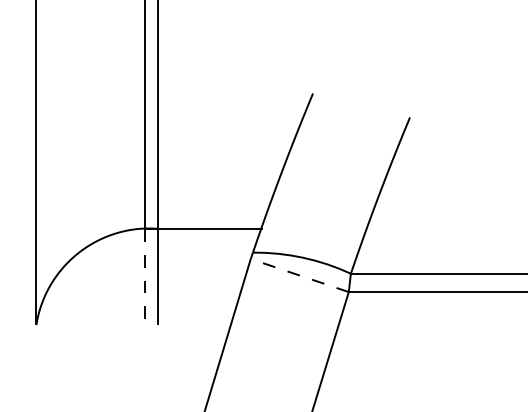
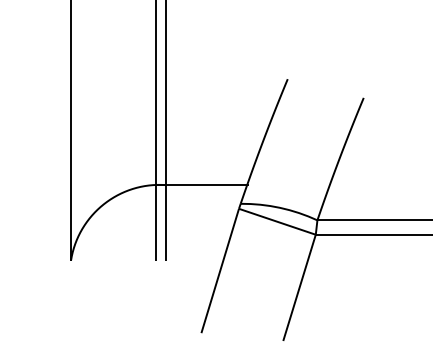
line: (299, 275) -> (277, 221), dashed -> solid
line: (145, 276) -> (156, 222), dashed -> solid

